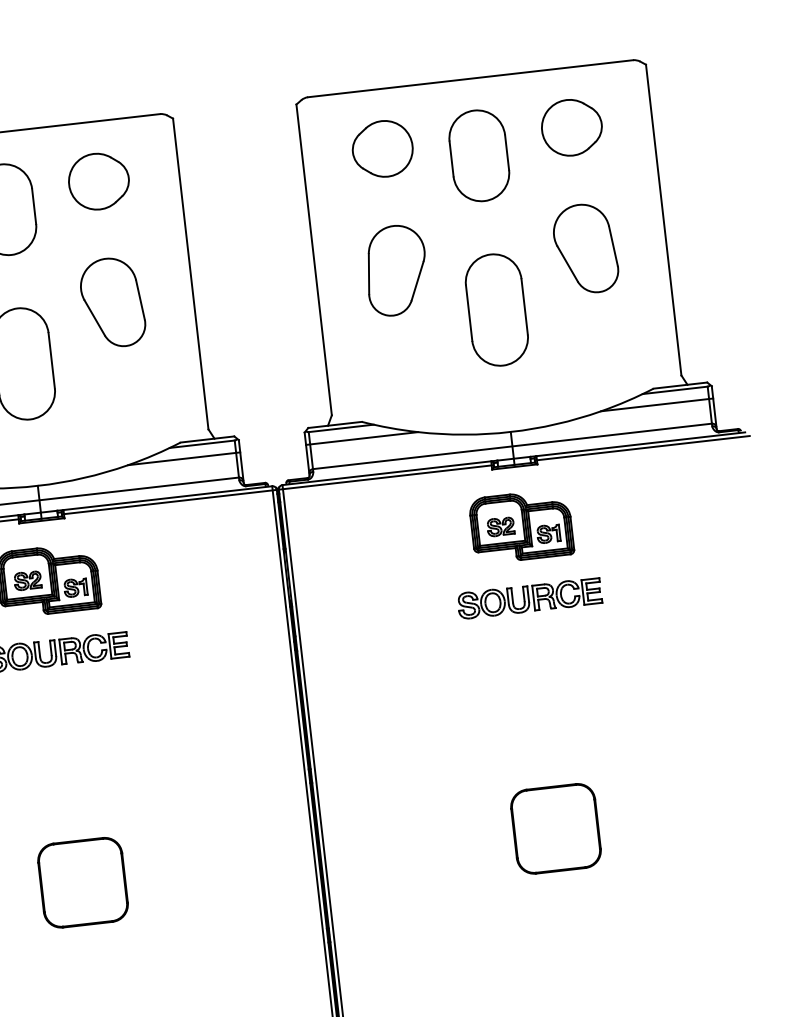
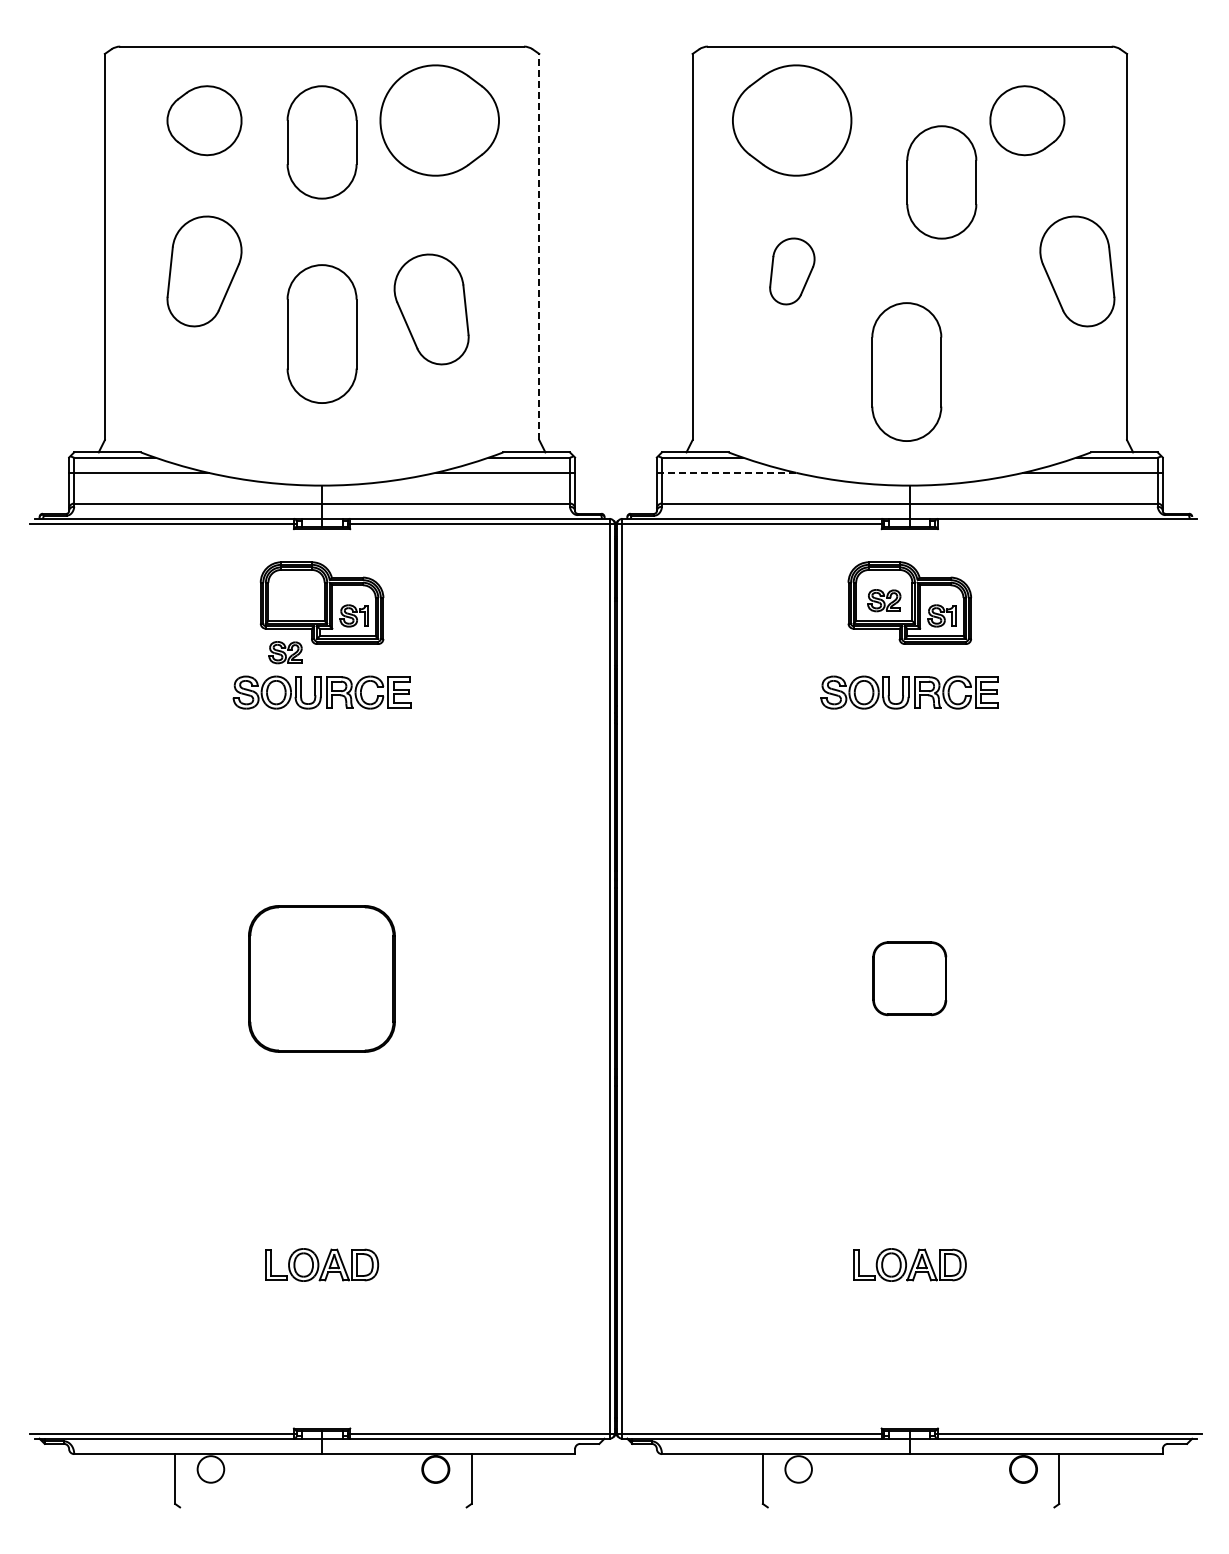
part: (382, 148) -> (792, 120), size x1.6
part: (479, 155) -> (941, 182), moved
part: (98, 181) -> (439, 120), size x1.6
part: (585, 248) -> (1077, 271), moved
part: (396, 270) -> (792, 271), size x0.6
line: (190, 273) -> (539, 246), solid -> dashed
part: (112, 302) -> (431, 309), moved
part: (496, 309) -> (906, 371), moved
line: (362, 438) -> (726, 472), solid -> dashed
line: (641, 447) -> (1068, 523), removed
part: (27, 580) -> (285, 652), moved
part: (555, 828) -> (909, 978), size x0.7
part: (83, 882) -> (322, 978), size x1.4

